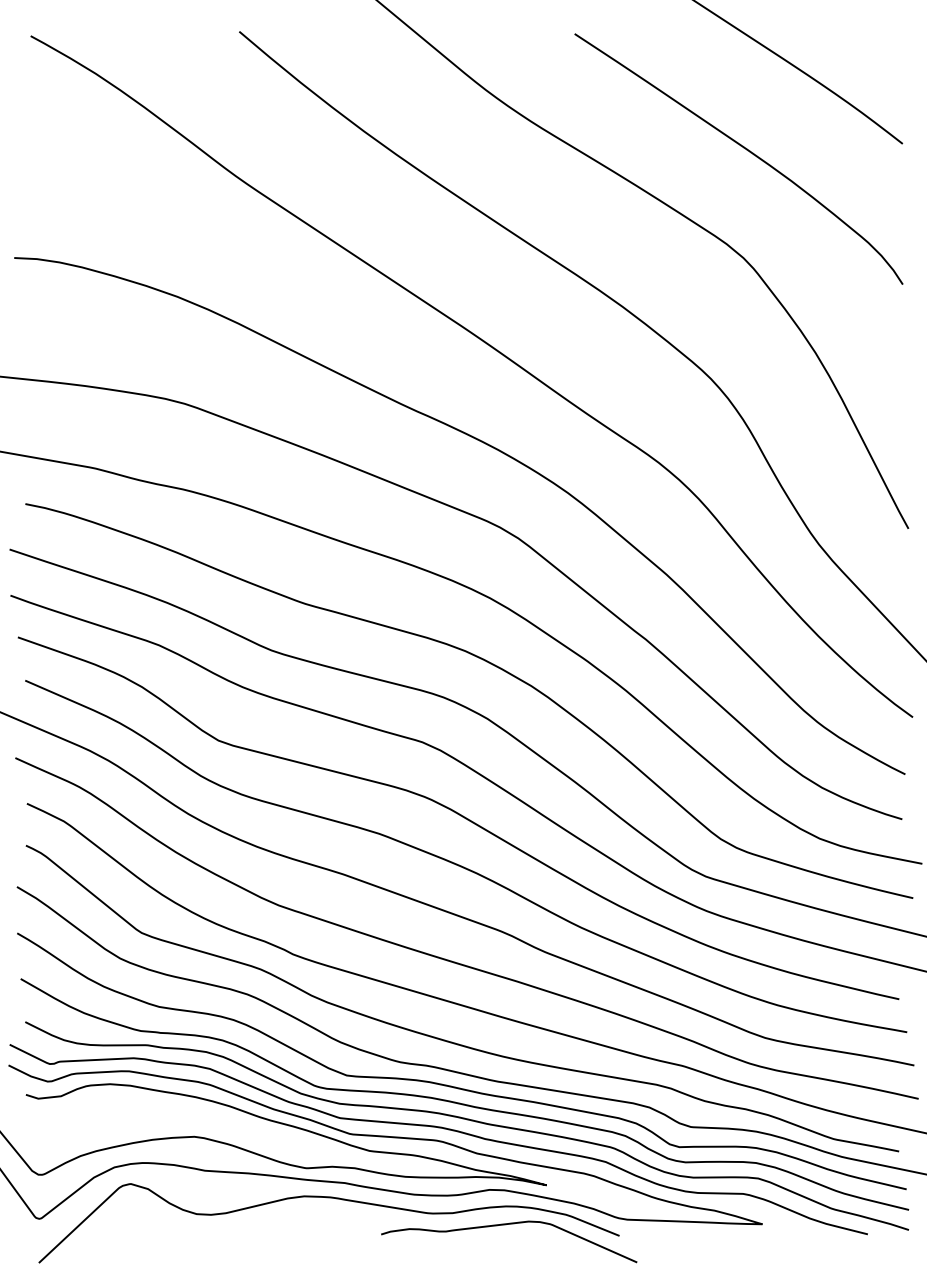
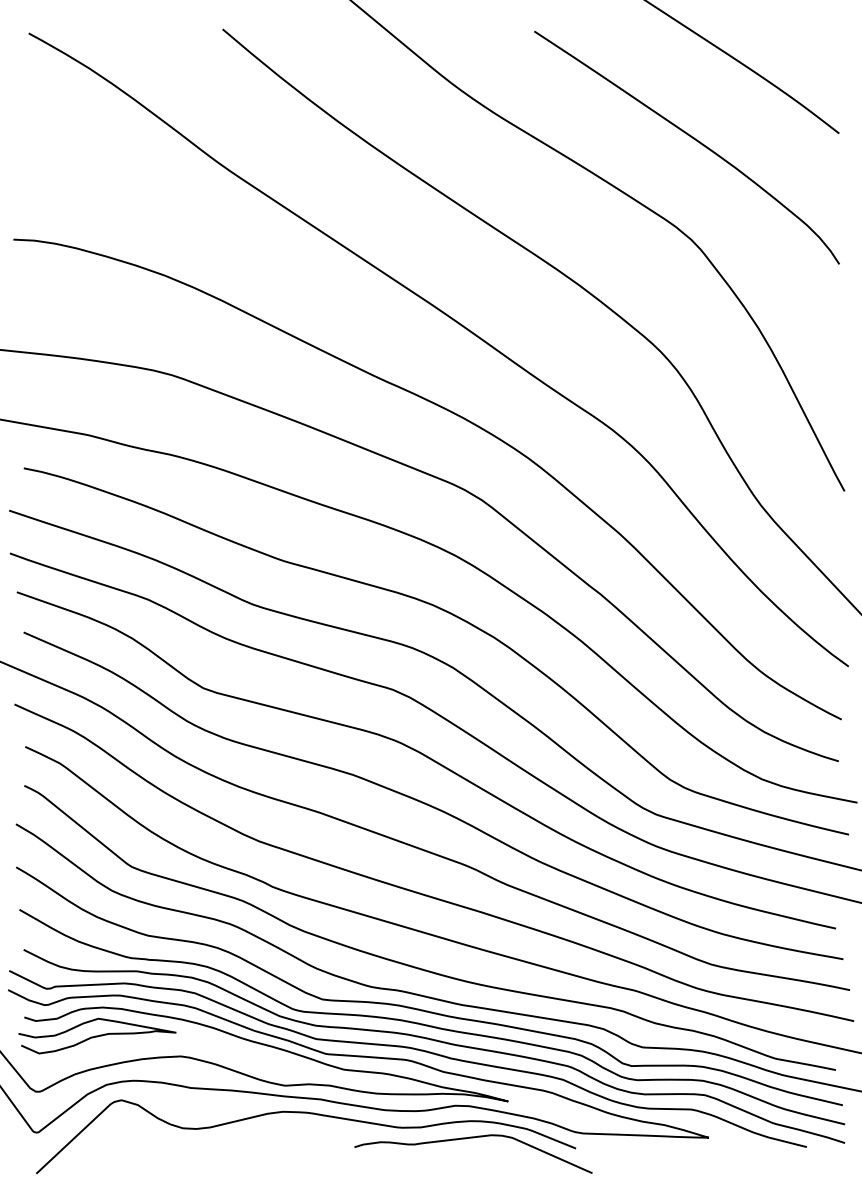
curve: (104, 1114) -> (97, 1035), added

